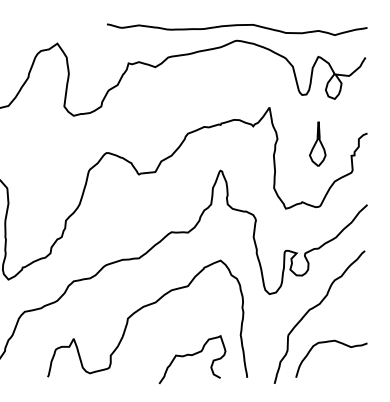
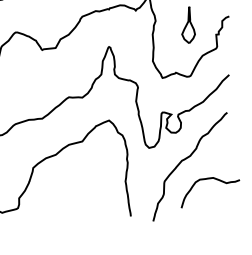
curve: (330, 342) -> (209, 179), moved
curve: (192, 355) -> (86, 198), removed

